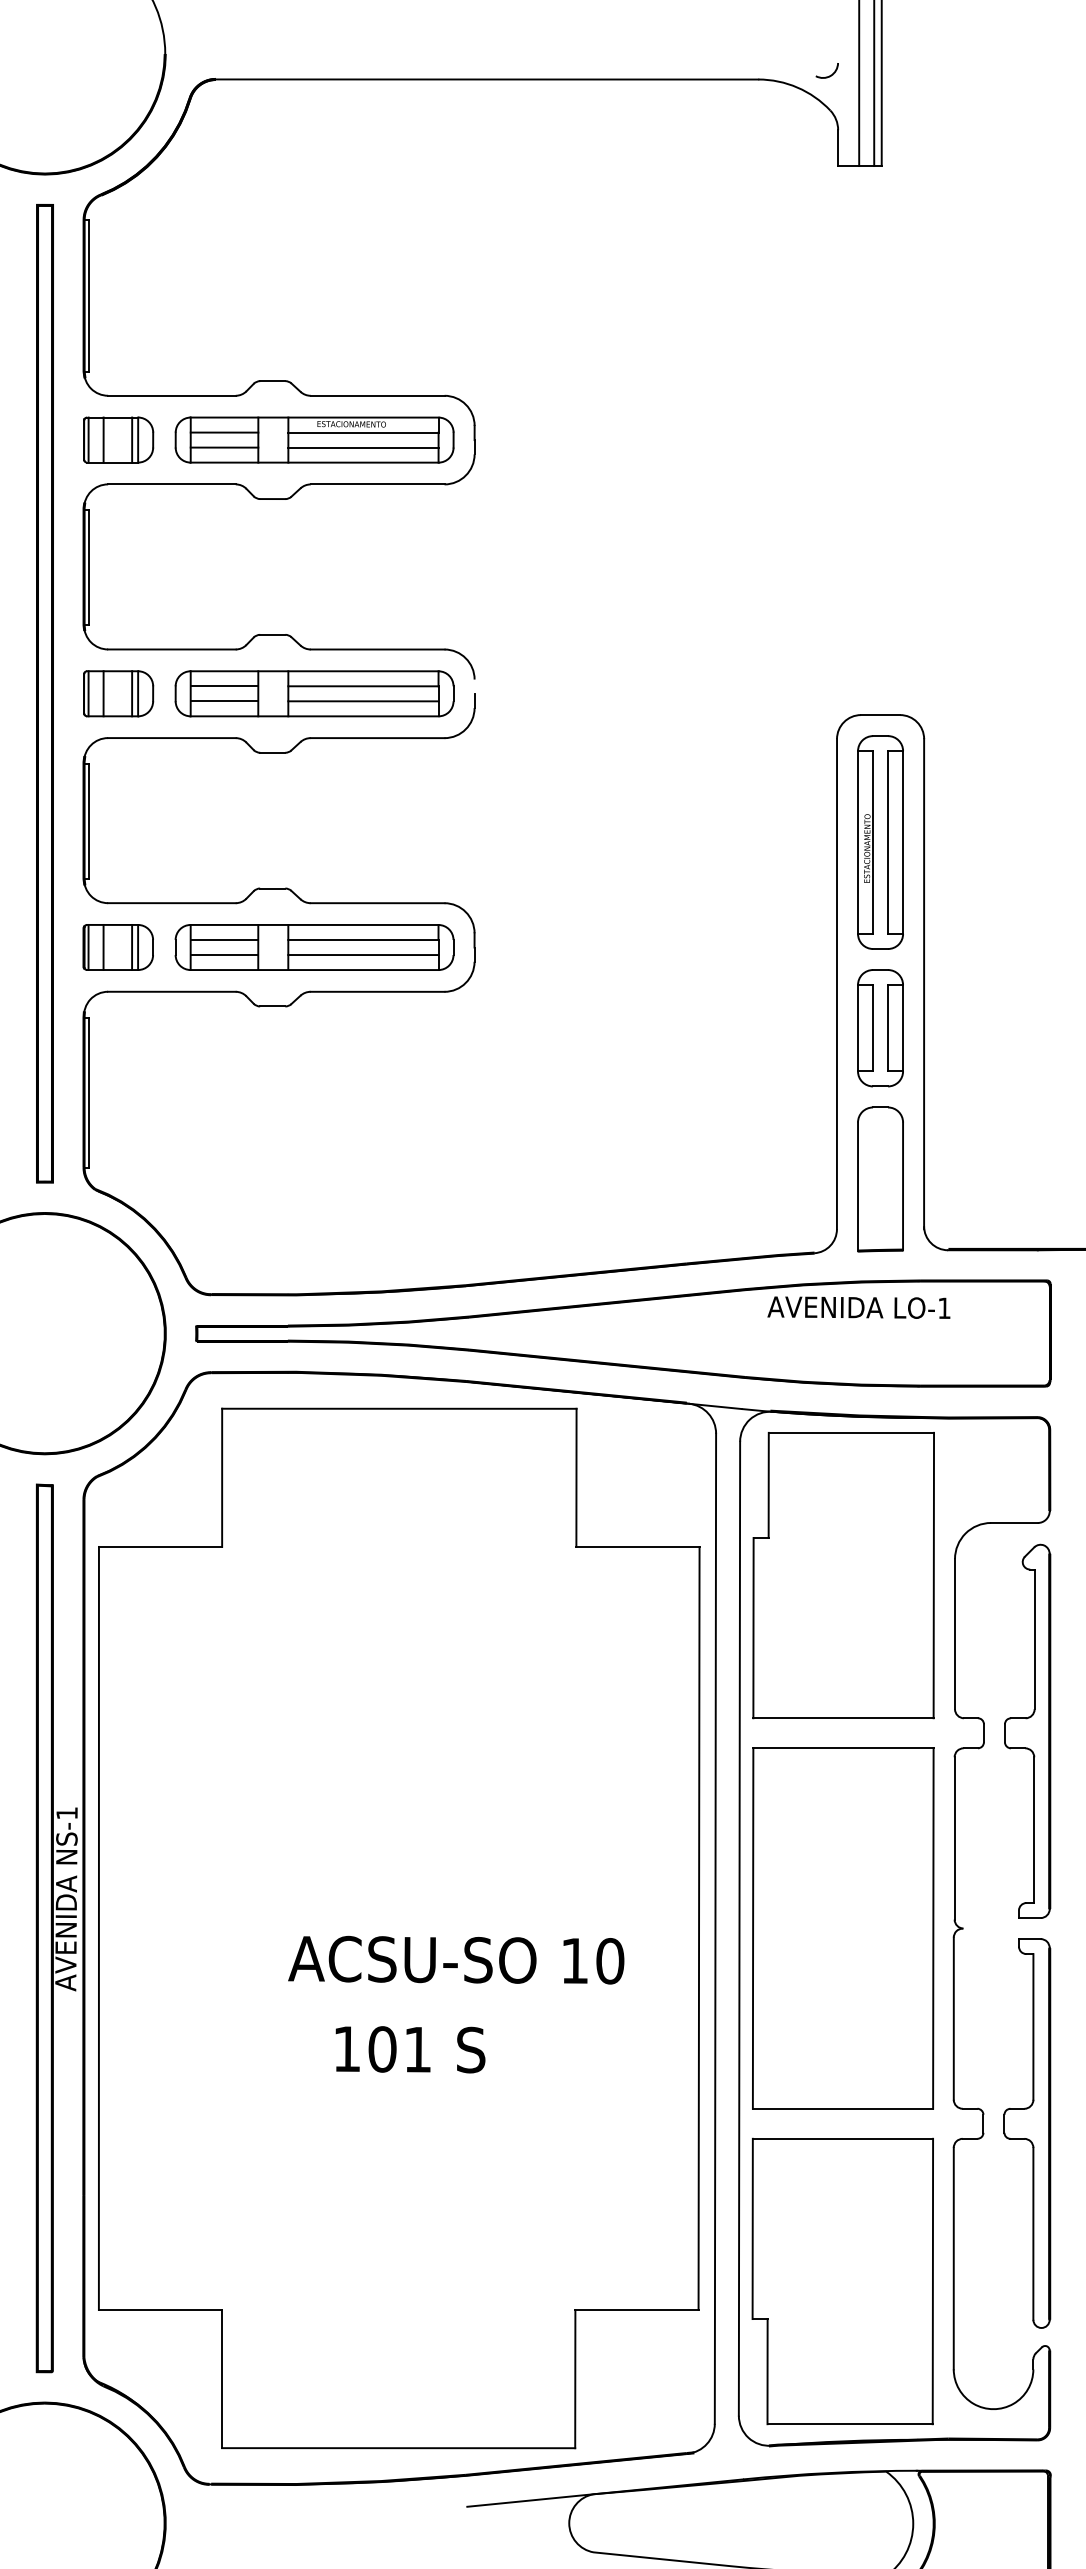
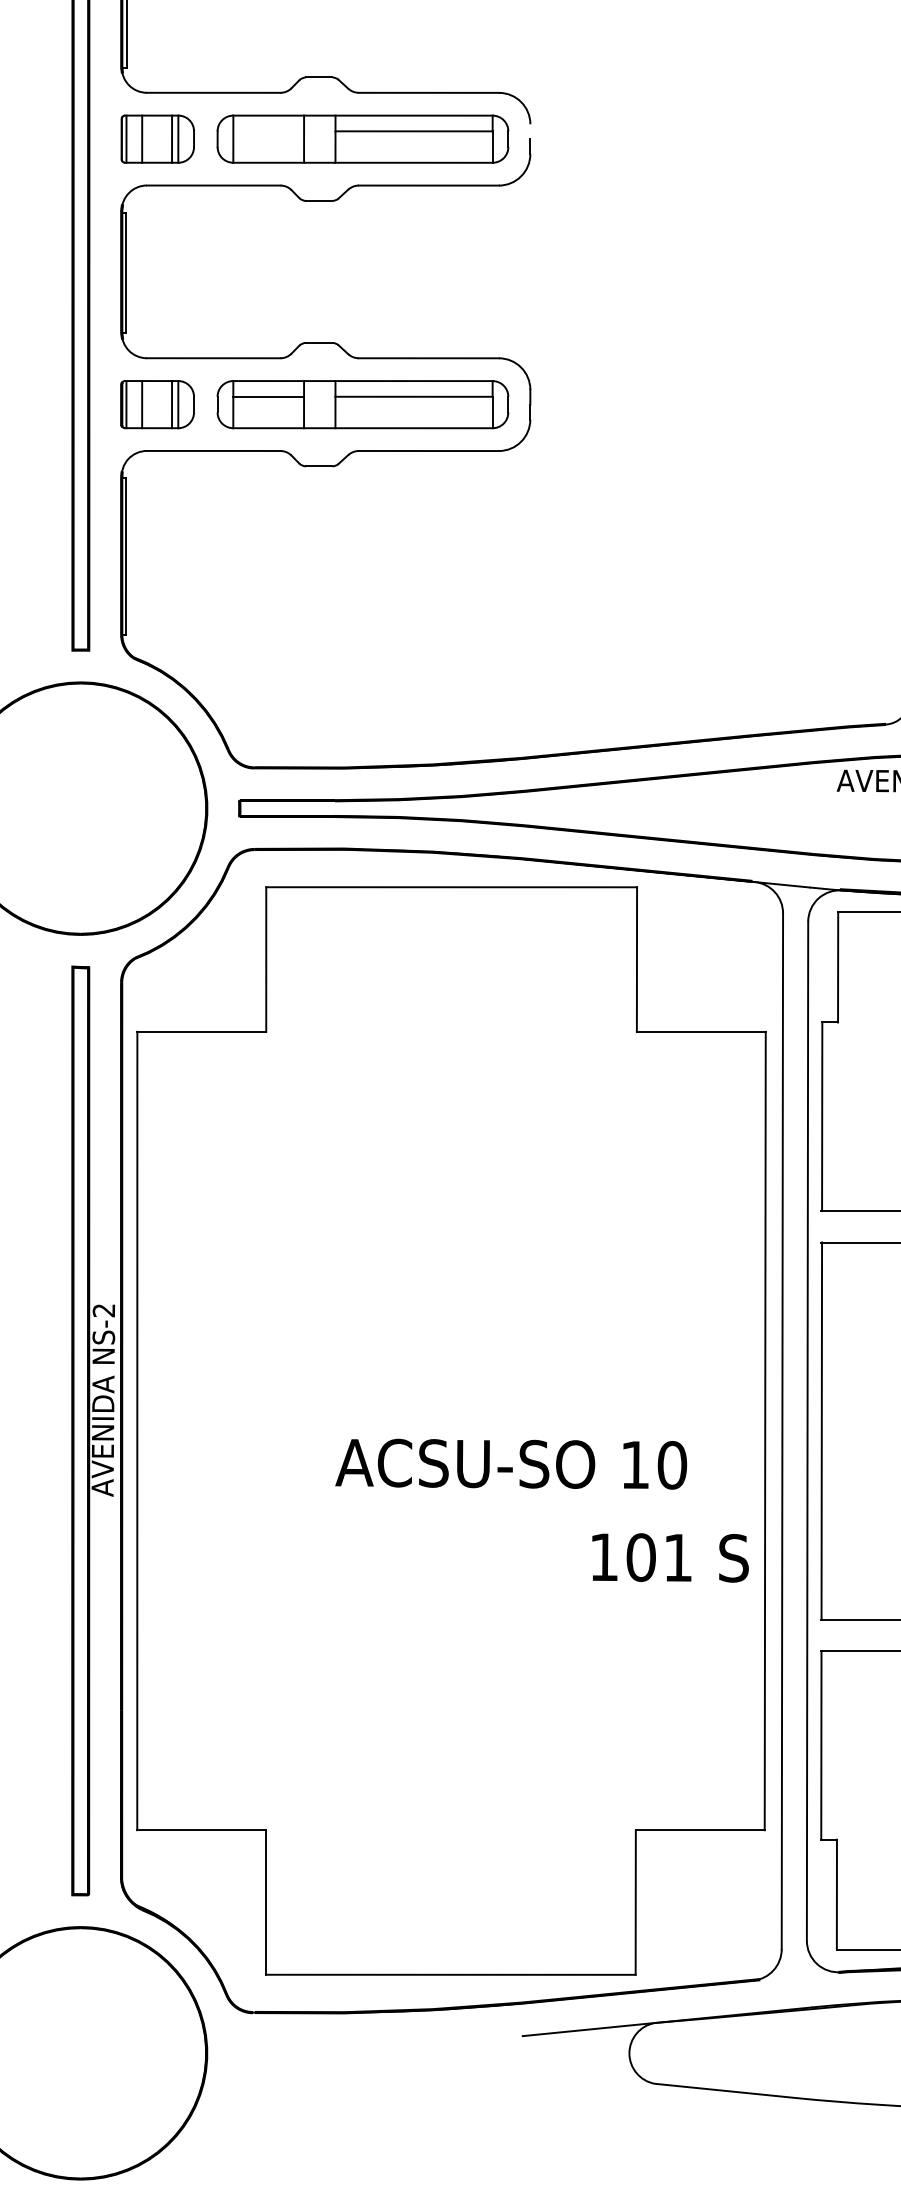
line: (224, 686) -> (268, 131), removed
line: (224, 701) -> (268, 147), removed
line: (363, 701) -> (414, 147), removed
line: (224, 955) -> (268, 413), removed
line: (363, 955) -> (414, 413), removed
text: (66, 1813) -> (103, 1310), NS-1 -> NS-2
text: (410, 2049) -> (670, 1557), moved

